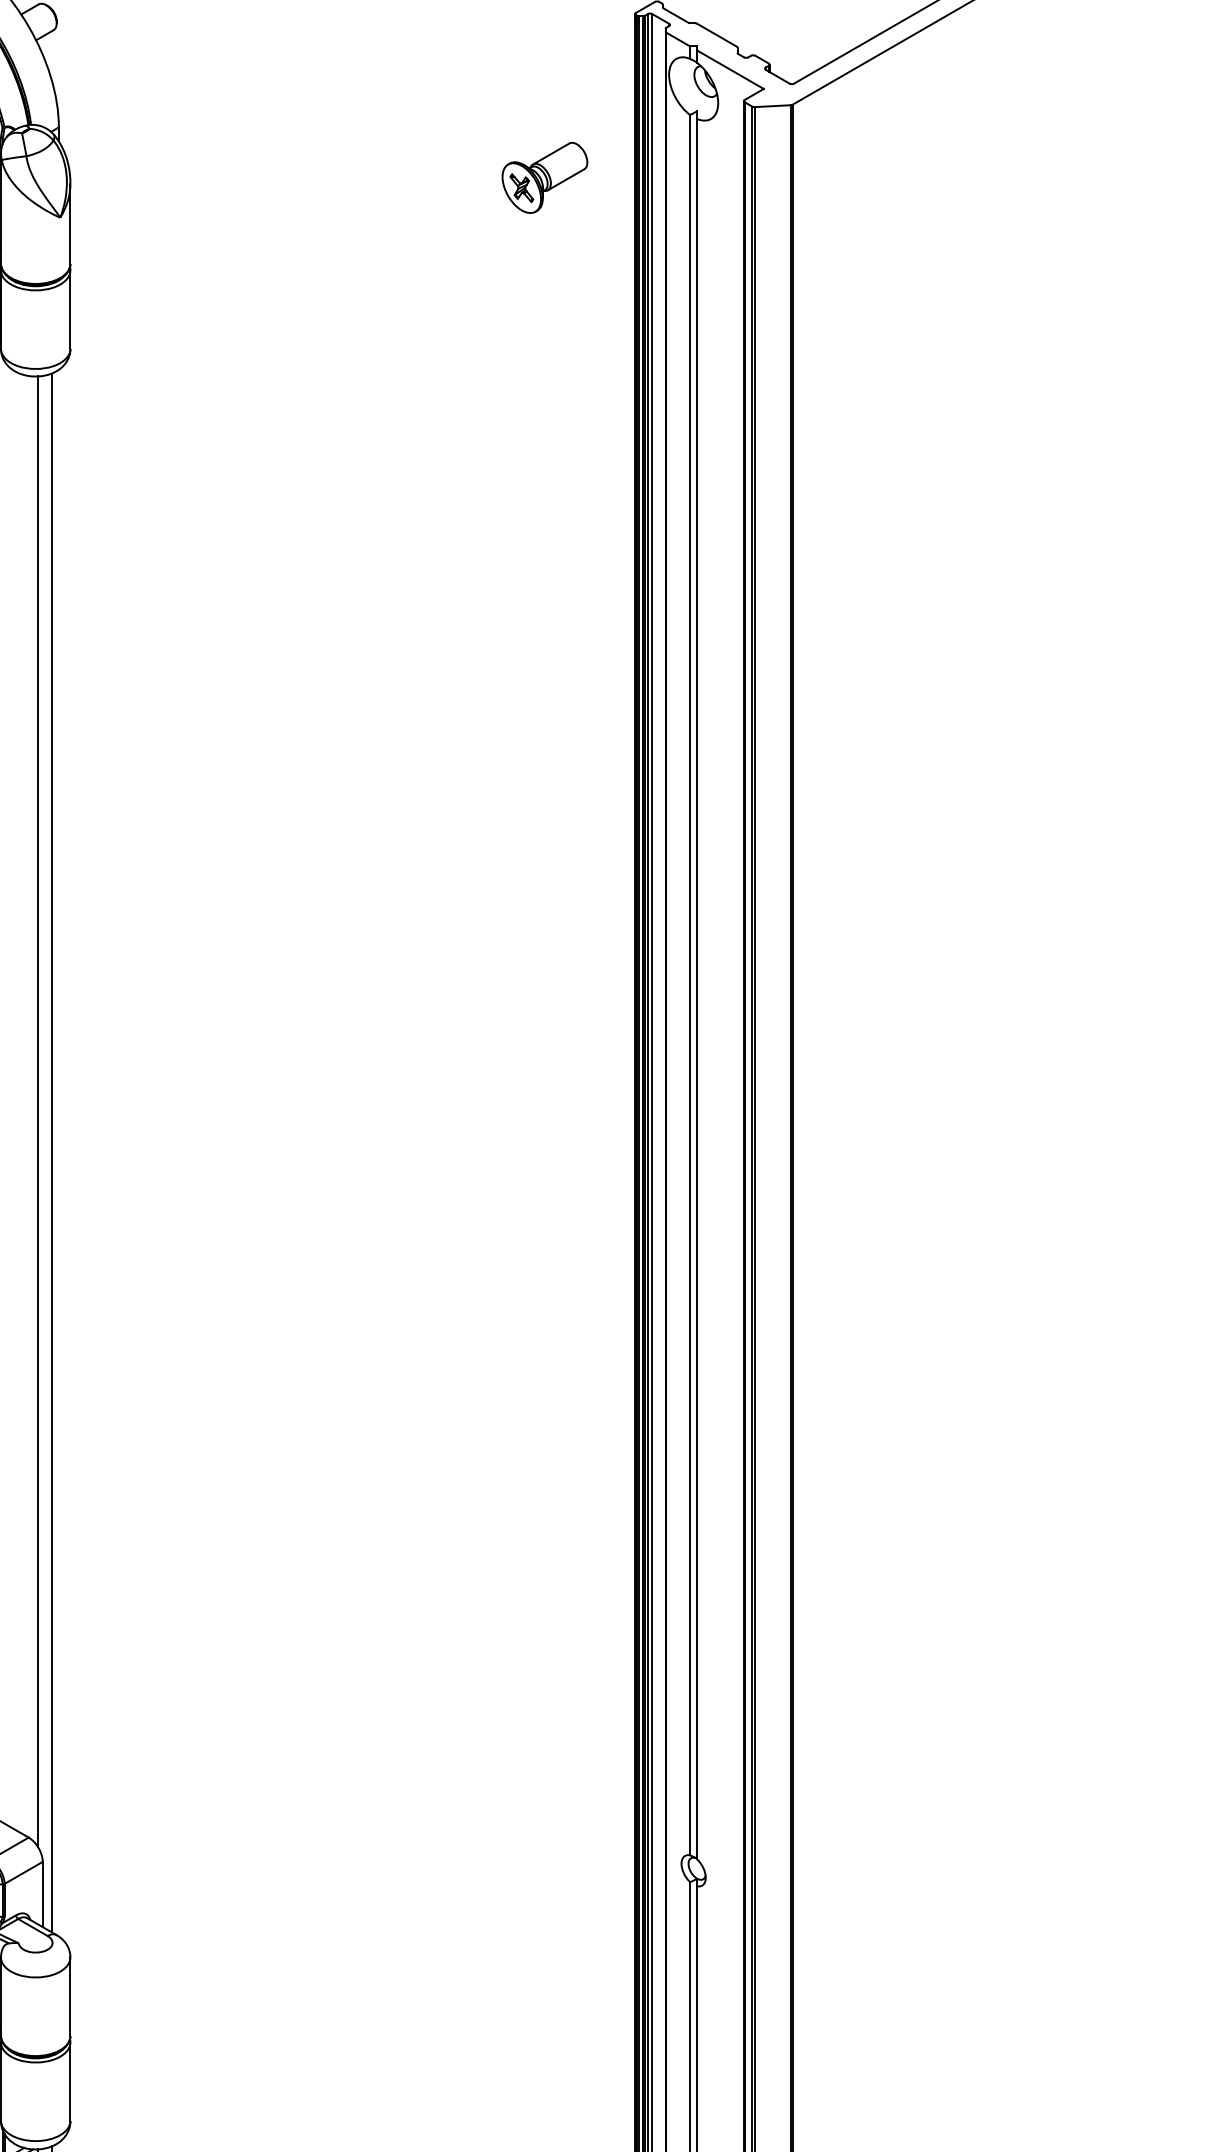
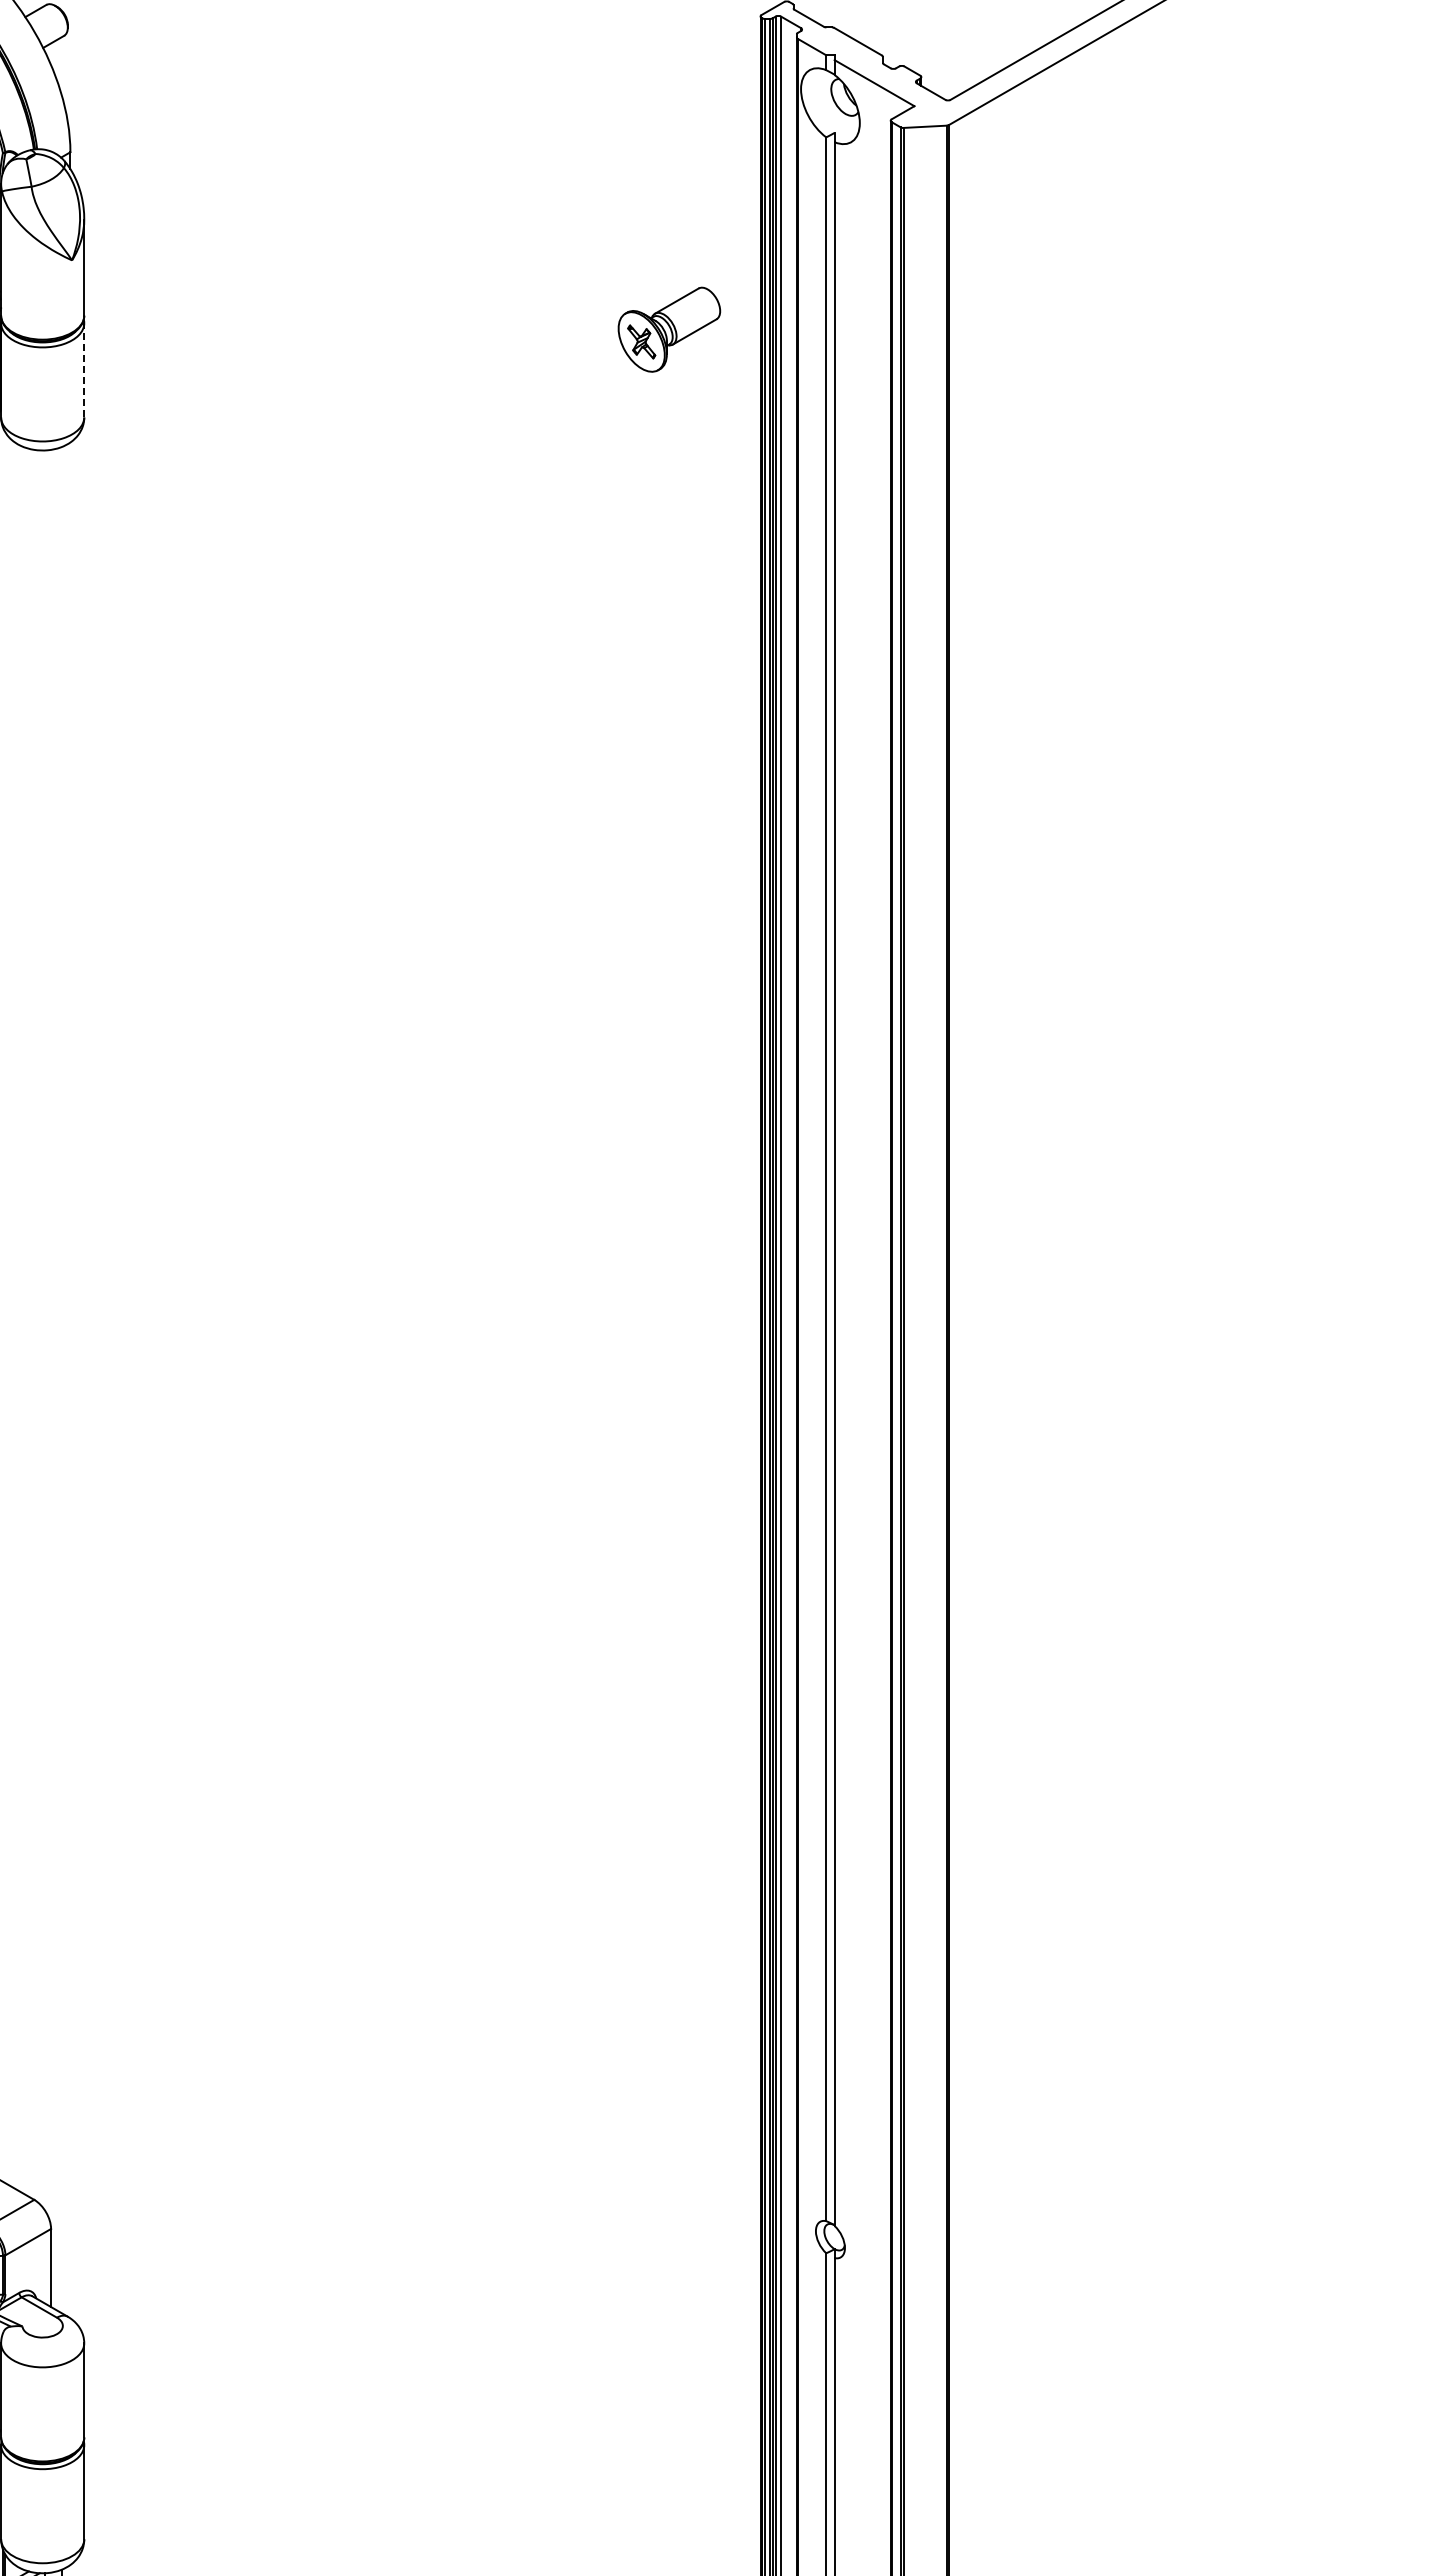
part: (545, 177) -> (669, 329), moved
line: (70, 308) -> (84, 369), solid -> dashed
line: (38, 1111) -> (45, 1330), removed
line: (52, 1152) -> (62, 1379), removed

